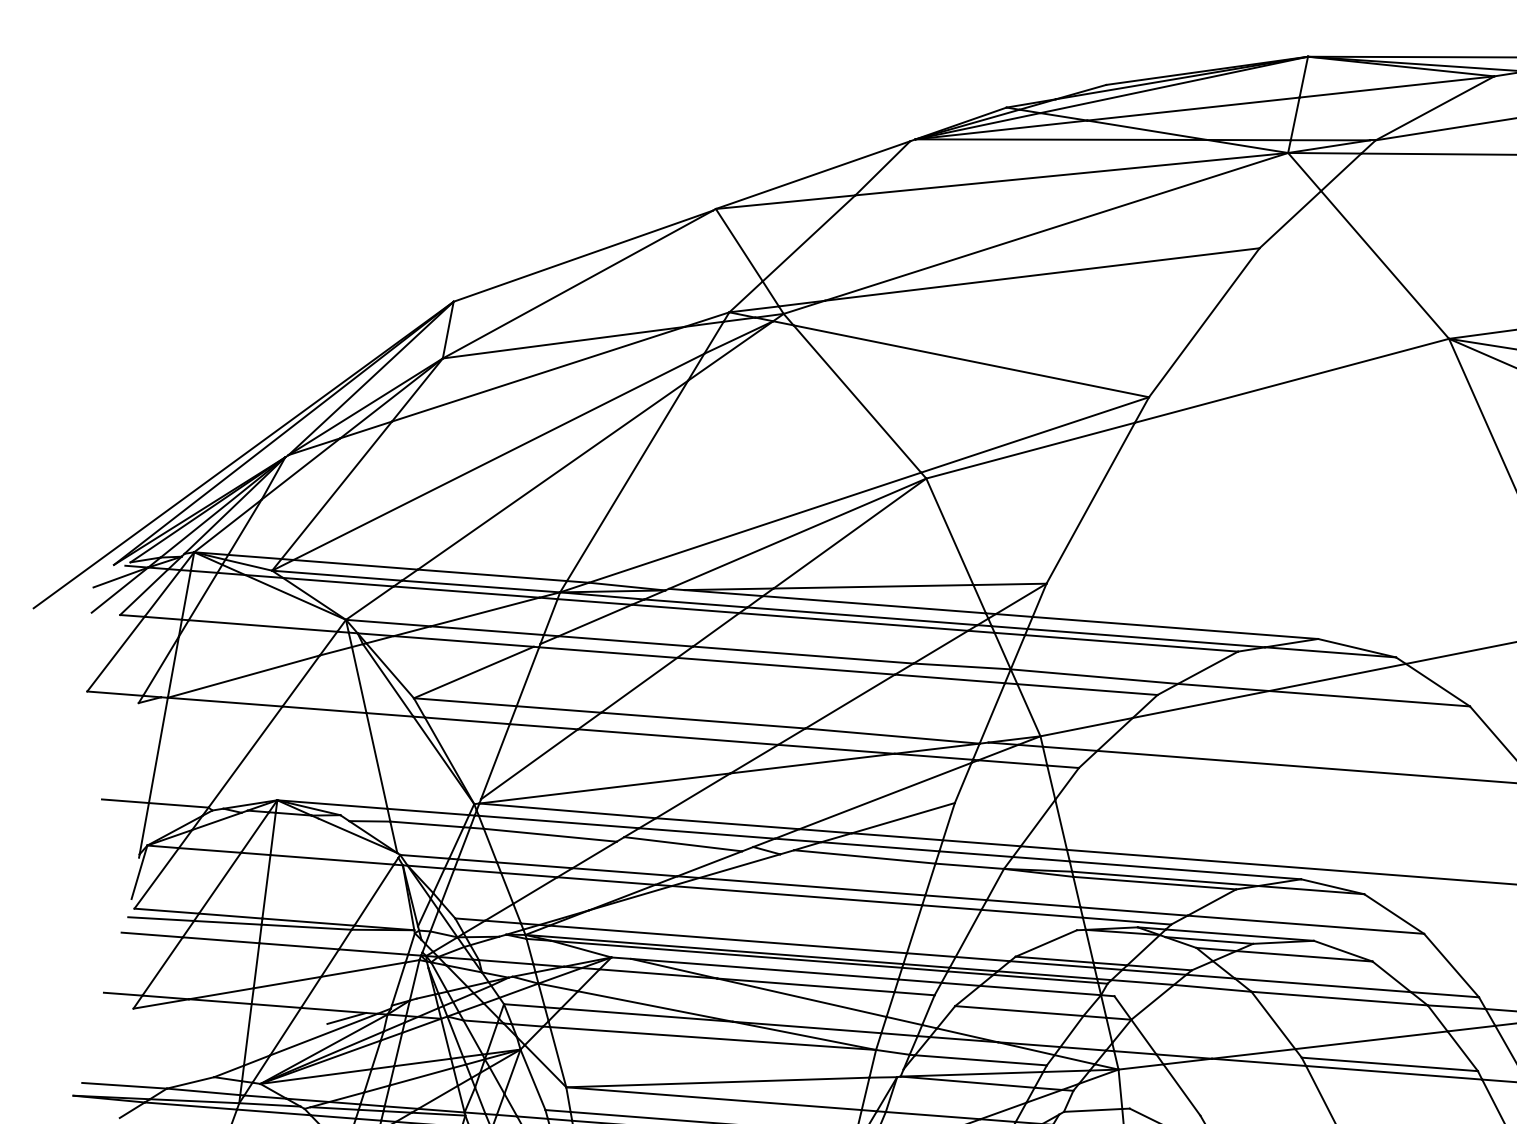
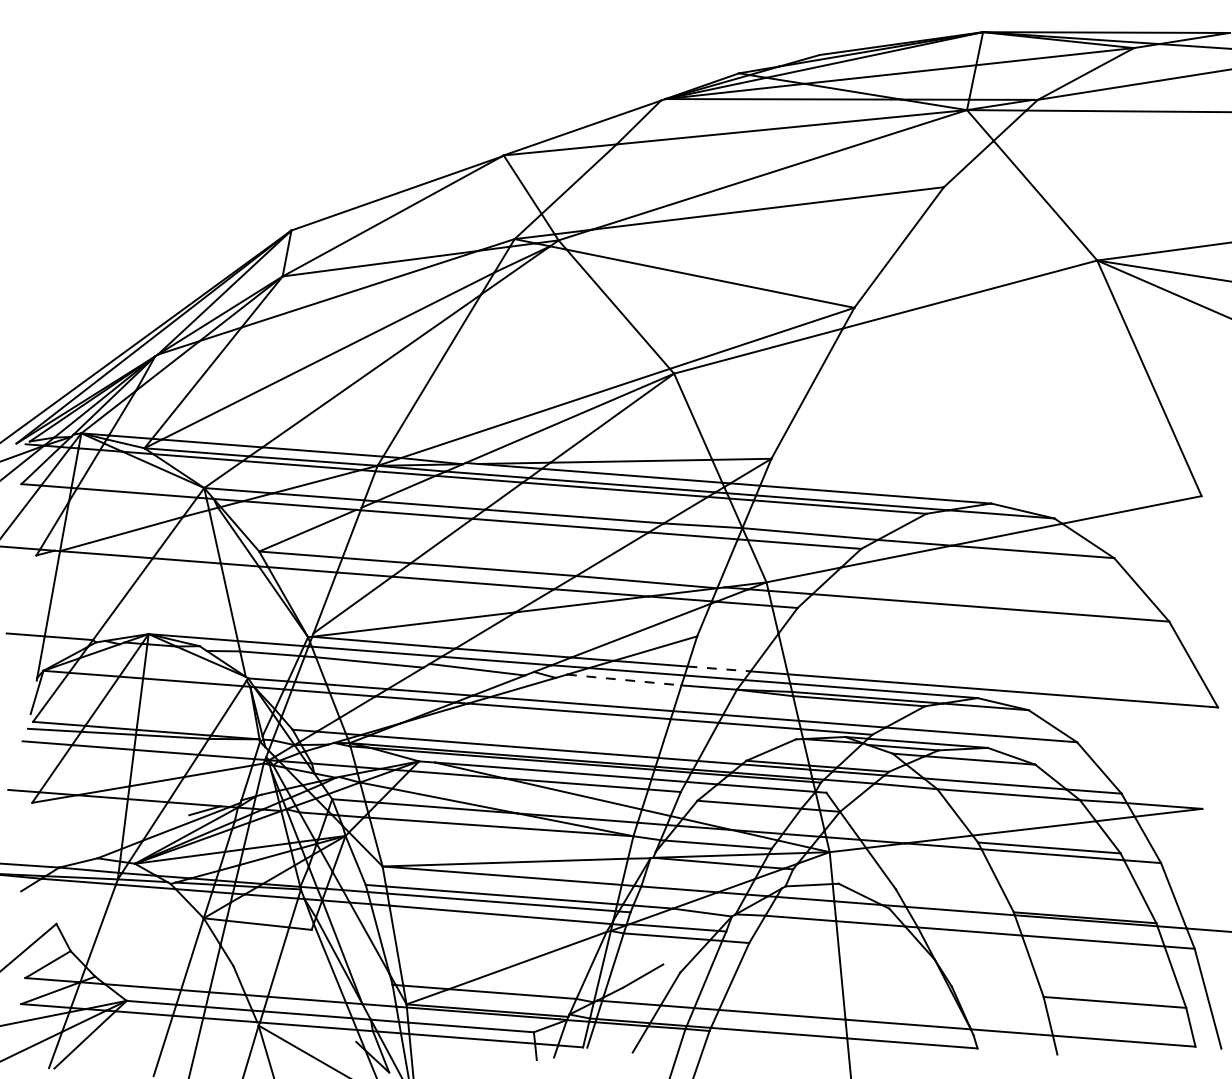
line: (982, 842) -> (719, 668), solid -> dashed
line: (865, 857) -> (624, 680), solid -> dashed

